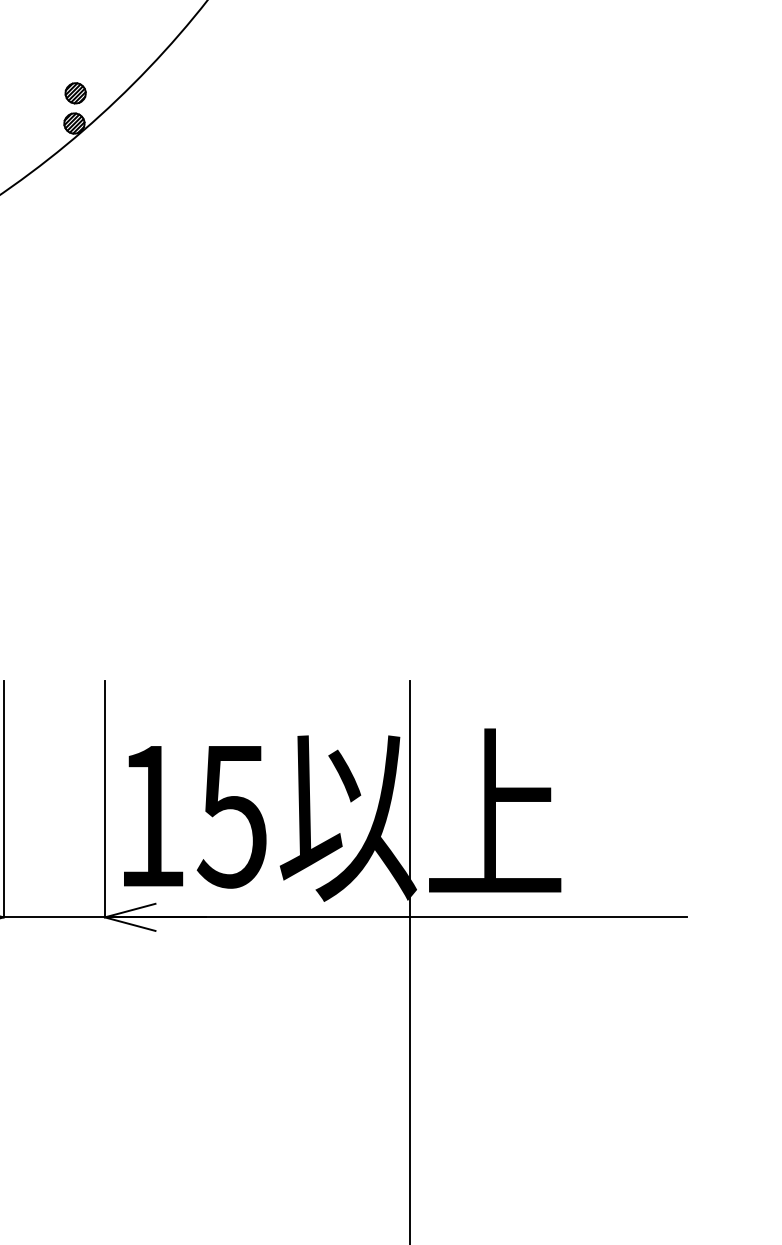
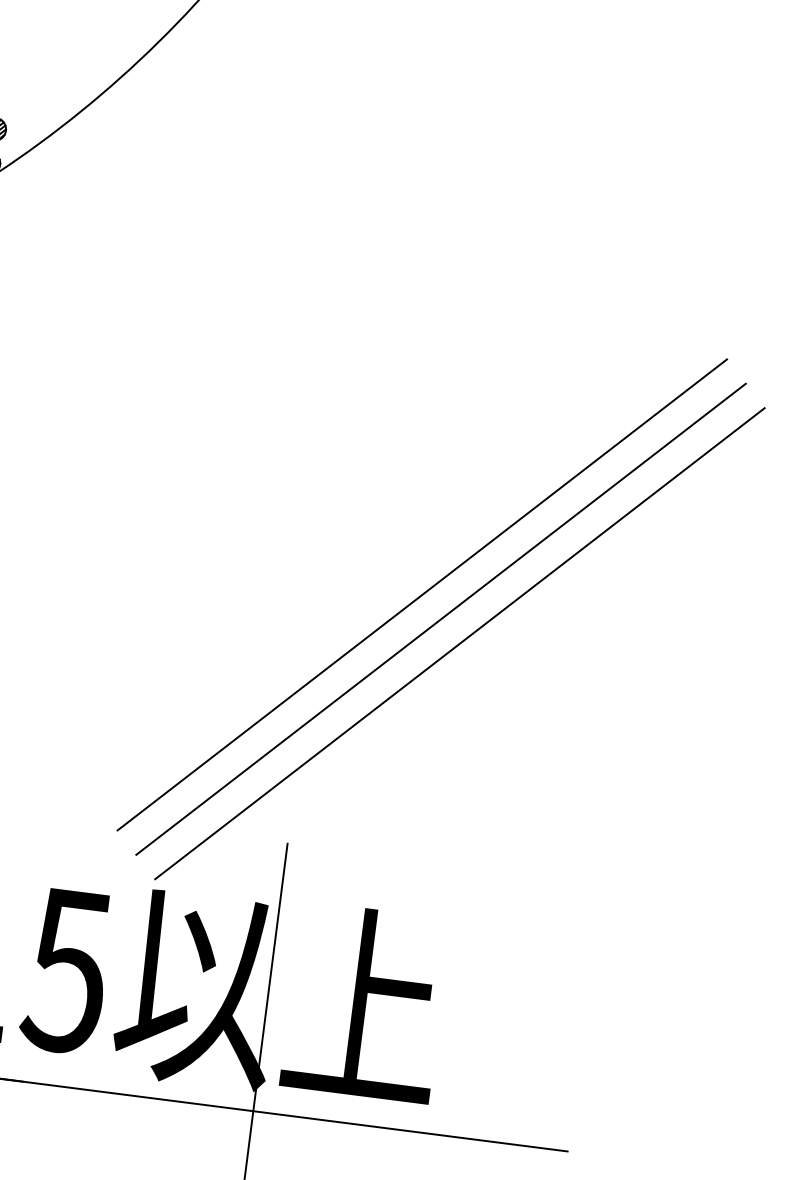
line: (498, 449) -> (421, 594), added
line: (517, 468) -> (440, 618), added
line: (536, 487) -> (459, 642), added

